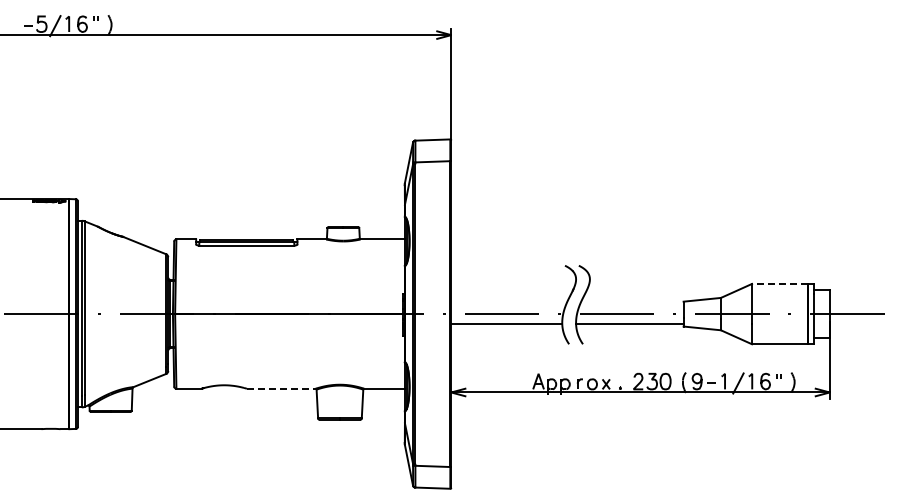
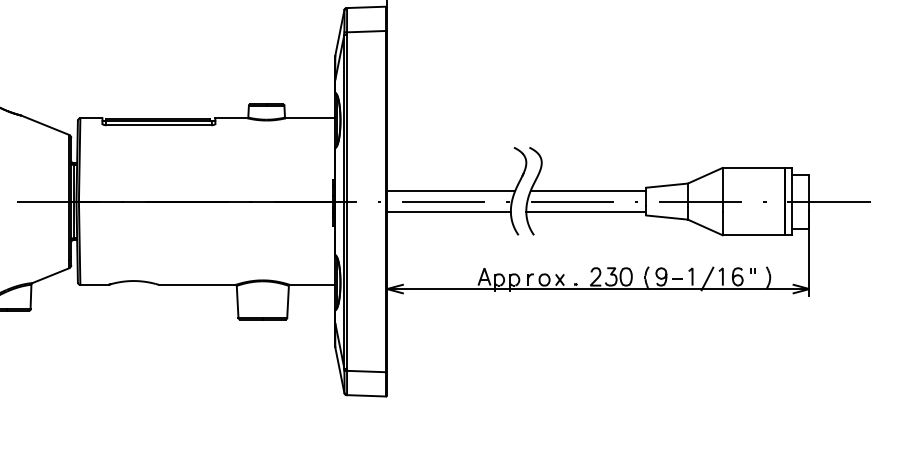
line: (780, 283) -> (754, 167), dashed -> solid
line: (508, 304) -> (450, 190), added
line: (631, 304) -> (588, 190), added
line: (281, 388) -> (197, 284), dashed -> solid

